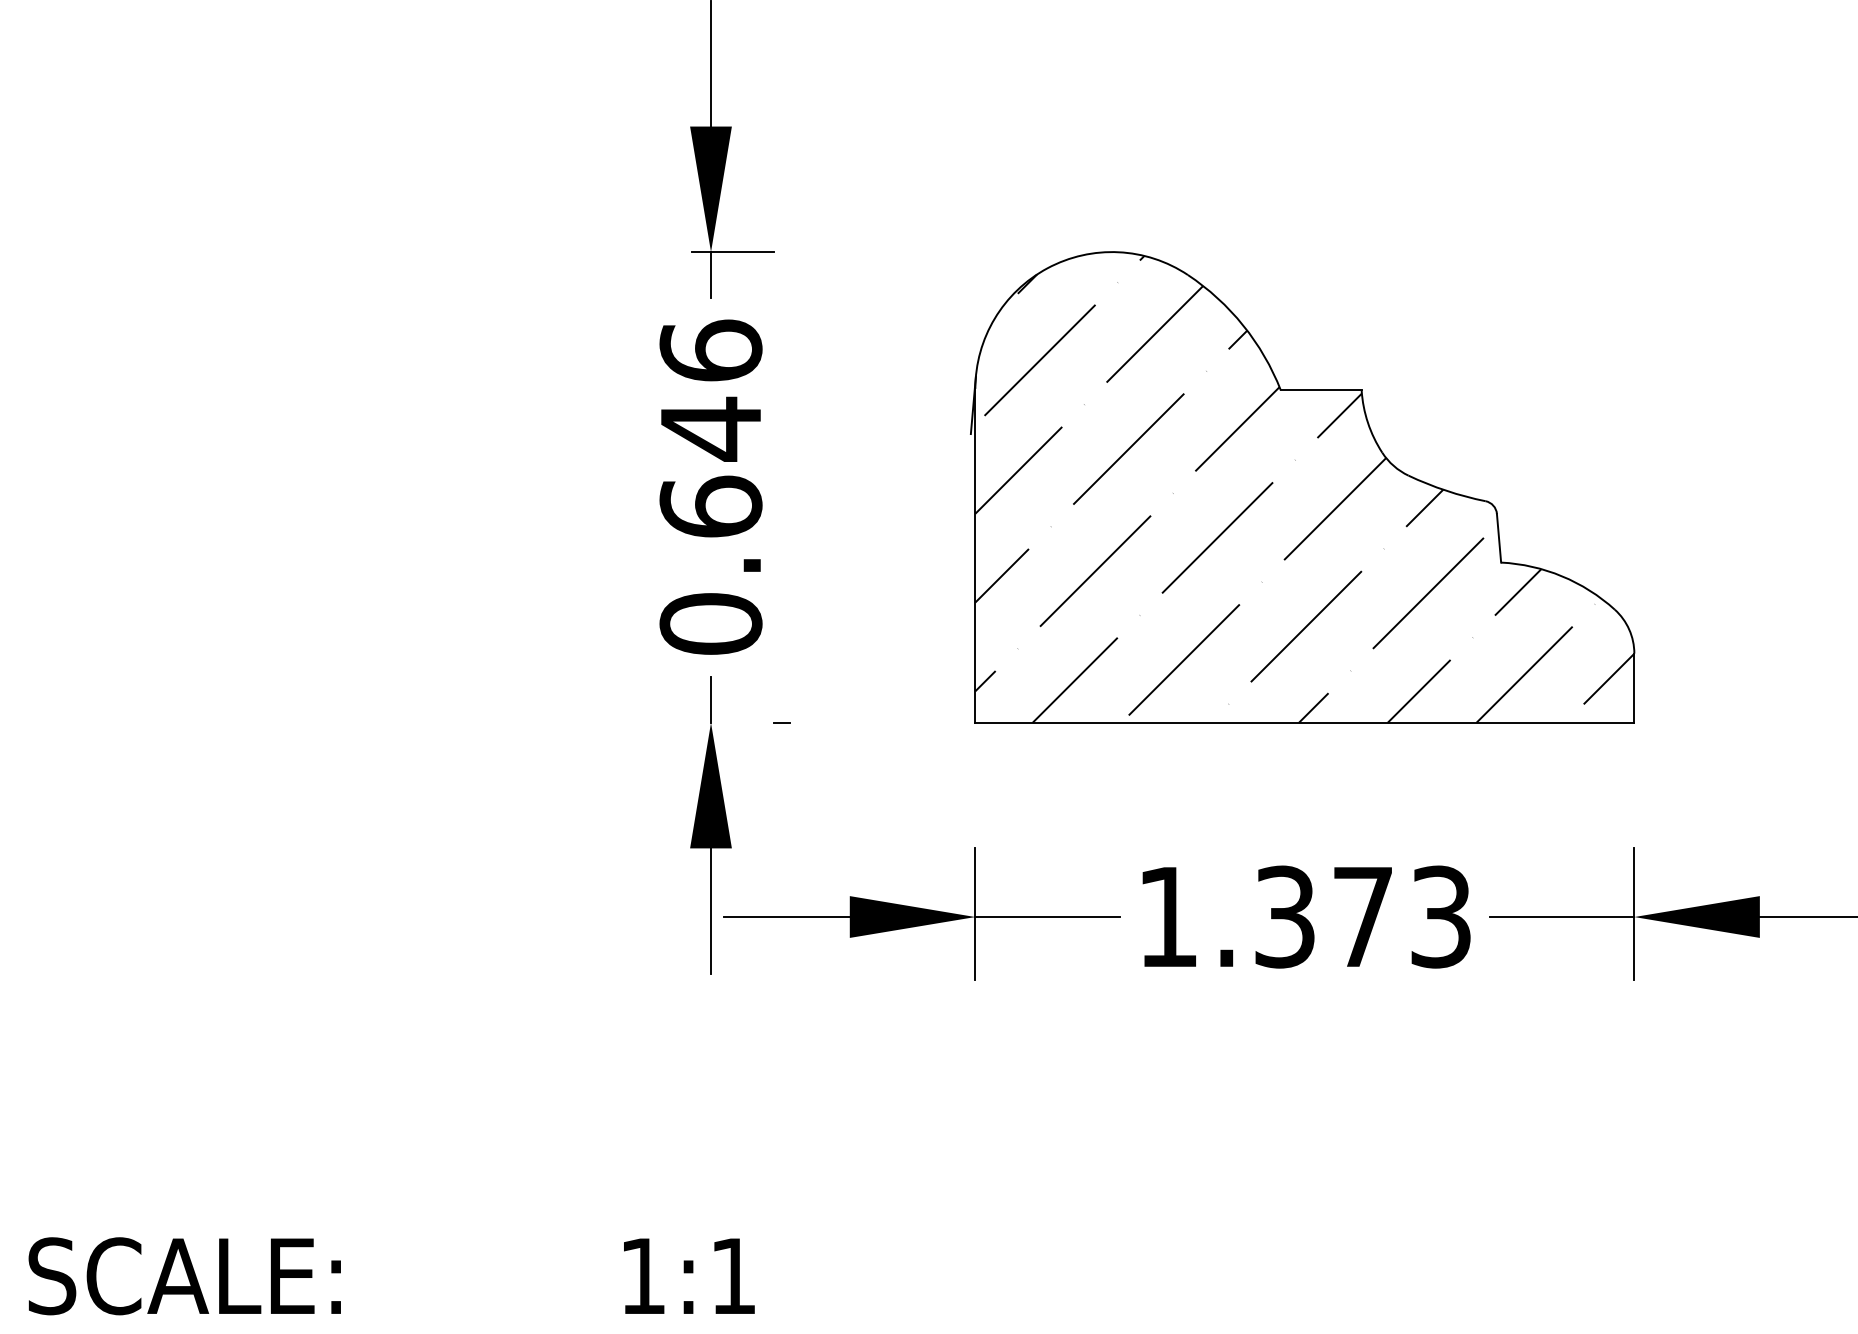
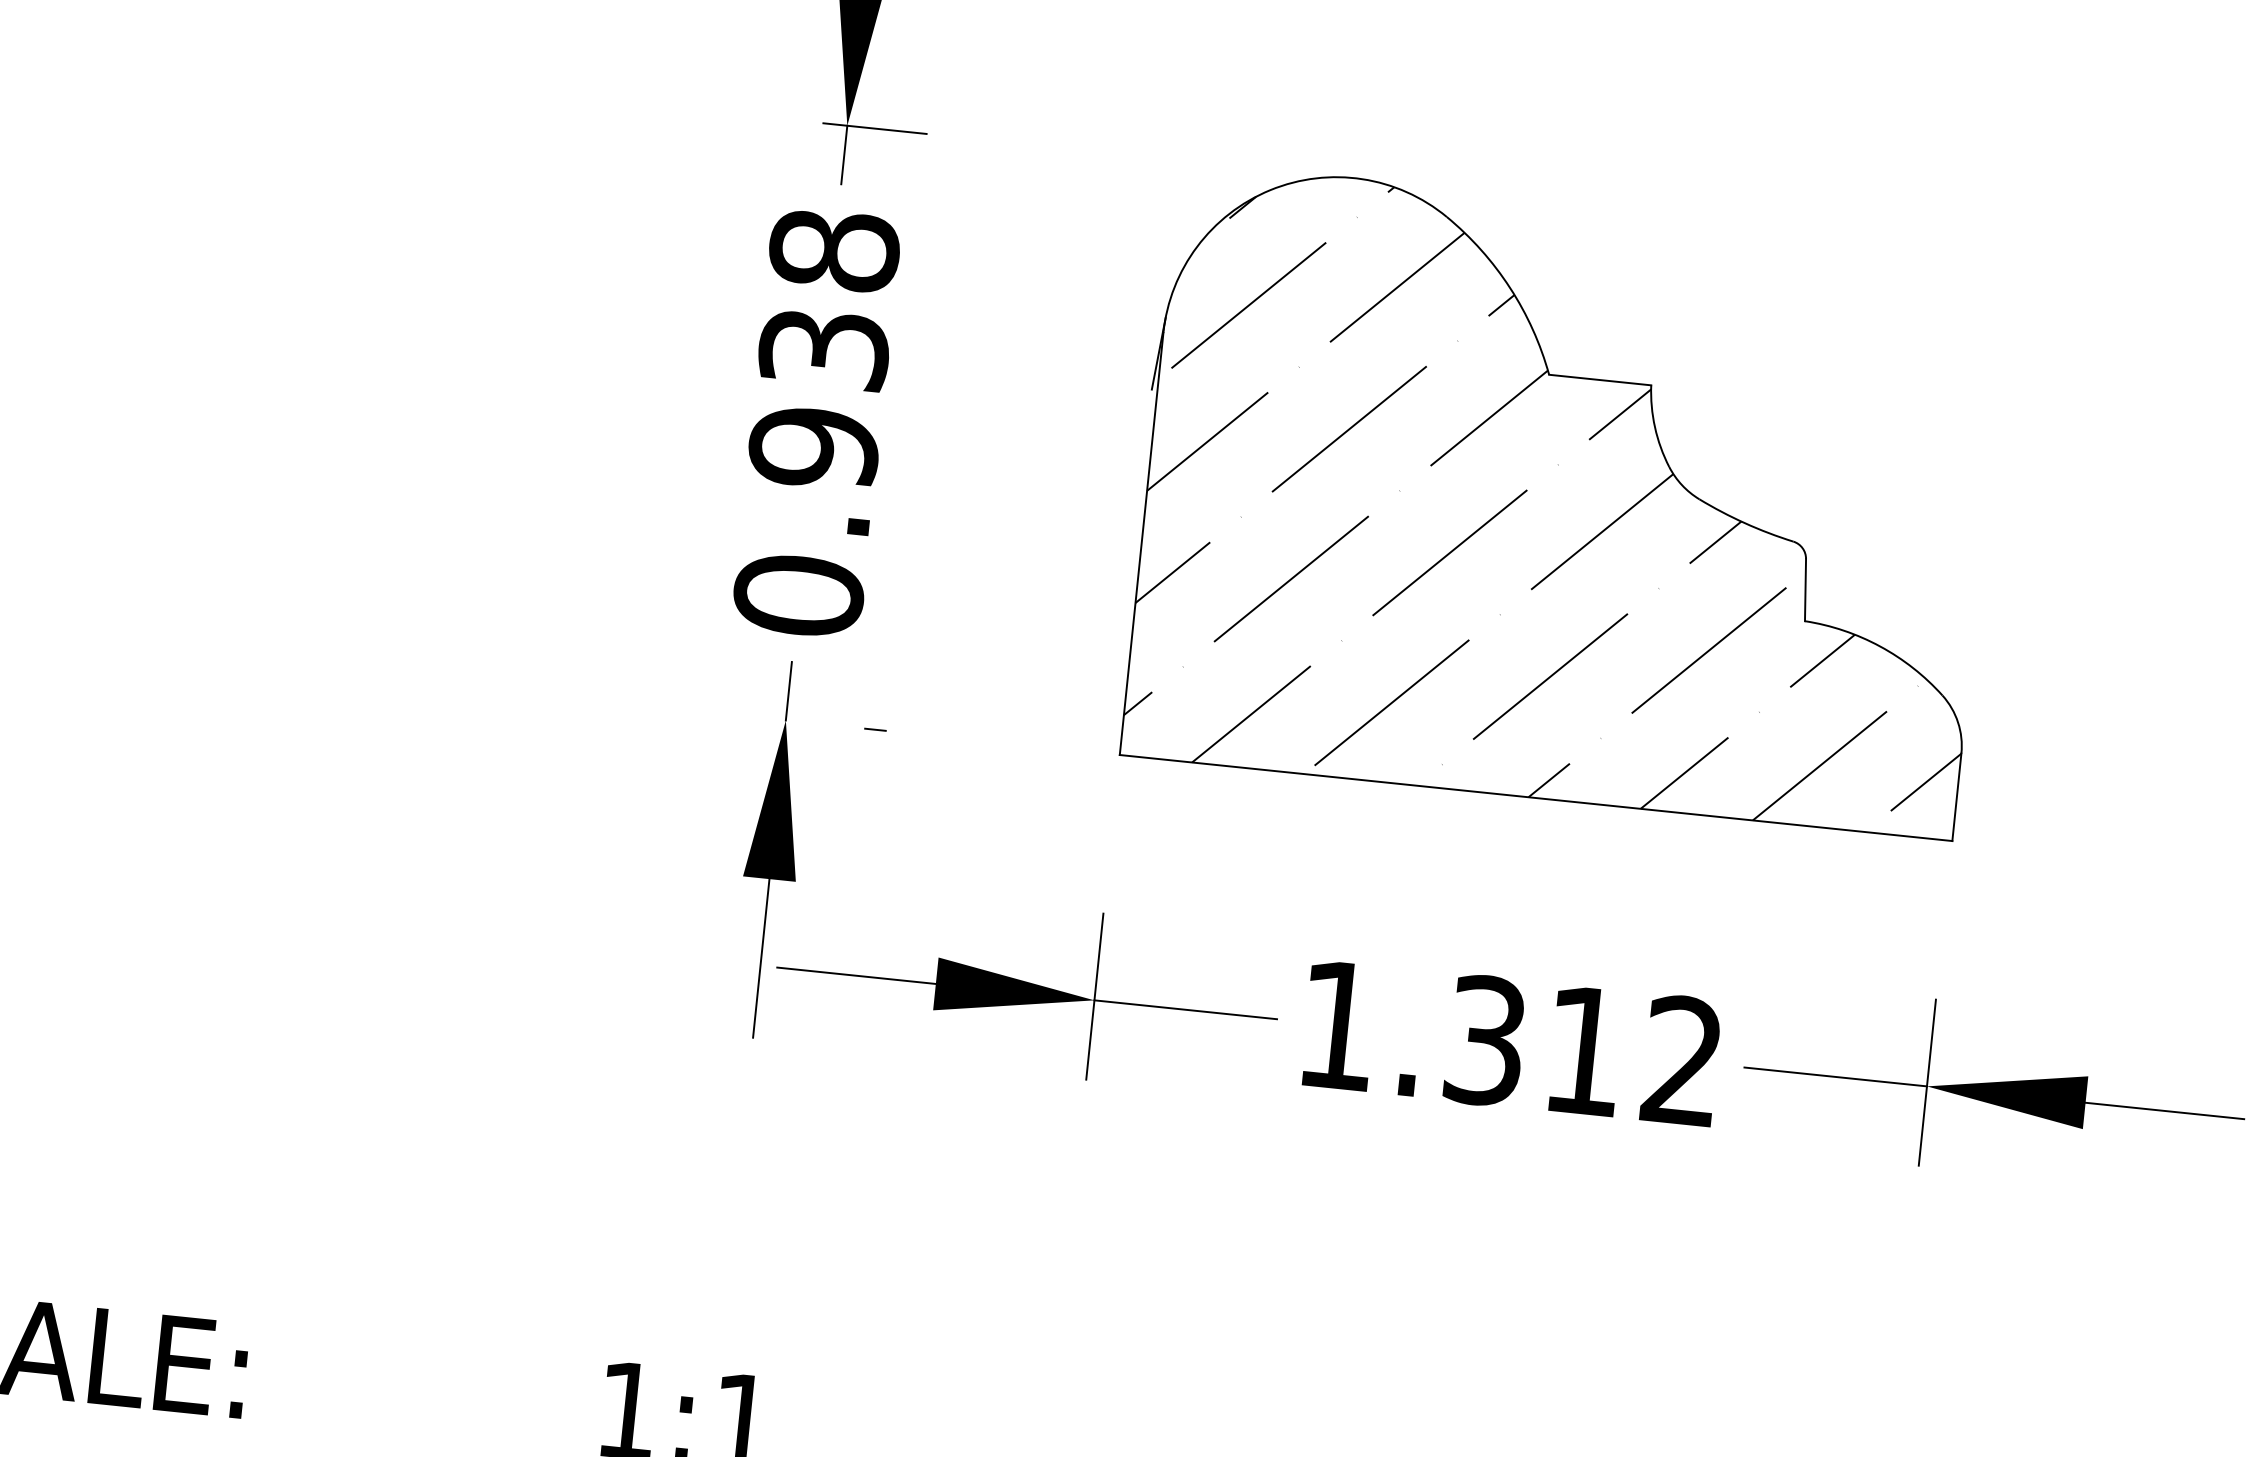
text: (710, 428) -> (823, 348), 0.646 -> 0.938
text: (1402, 916) -> (1634, 1055), 1.373 -> 1.312

